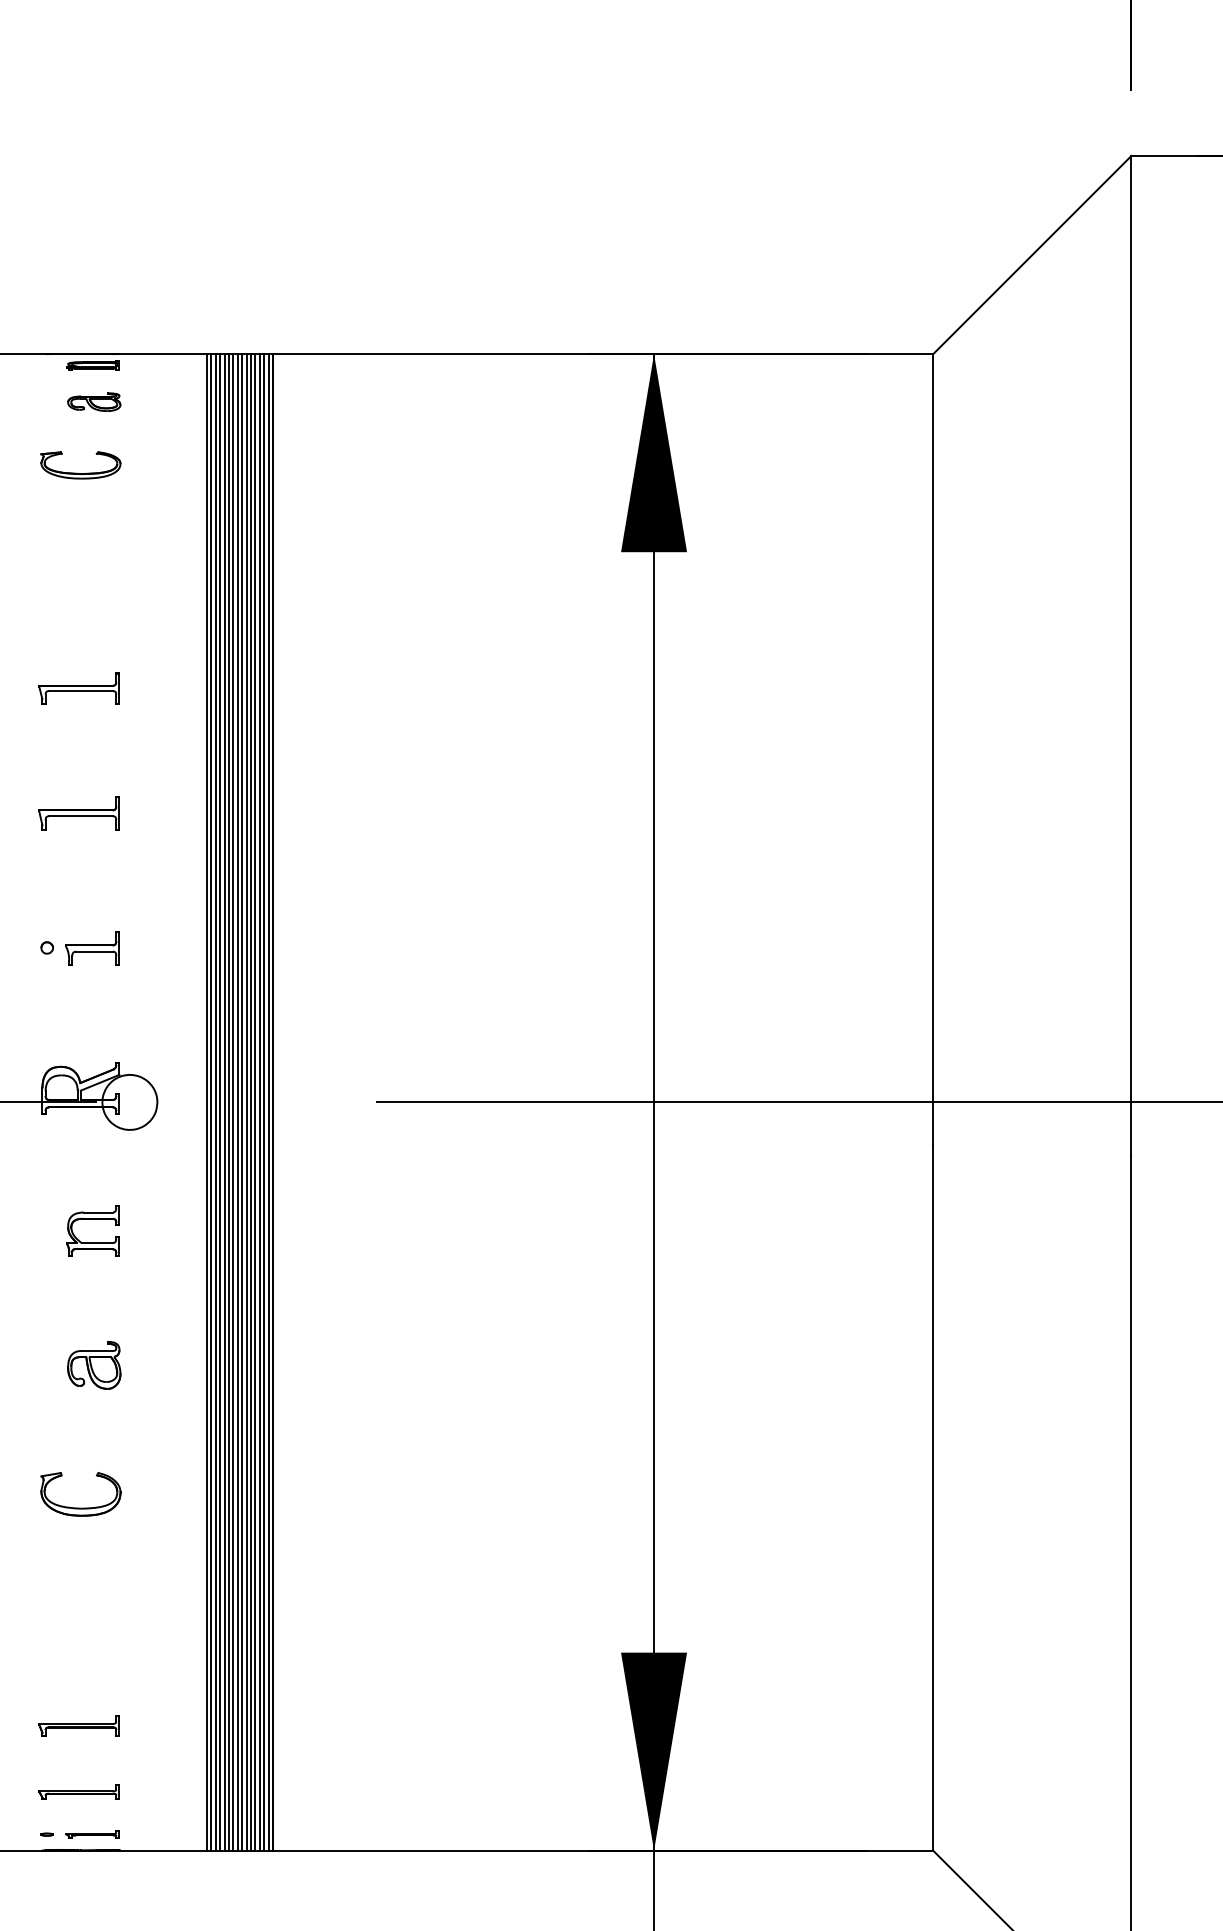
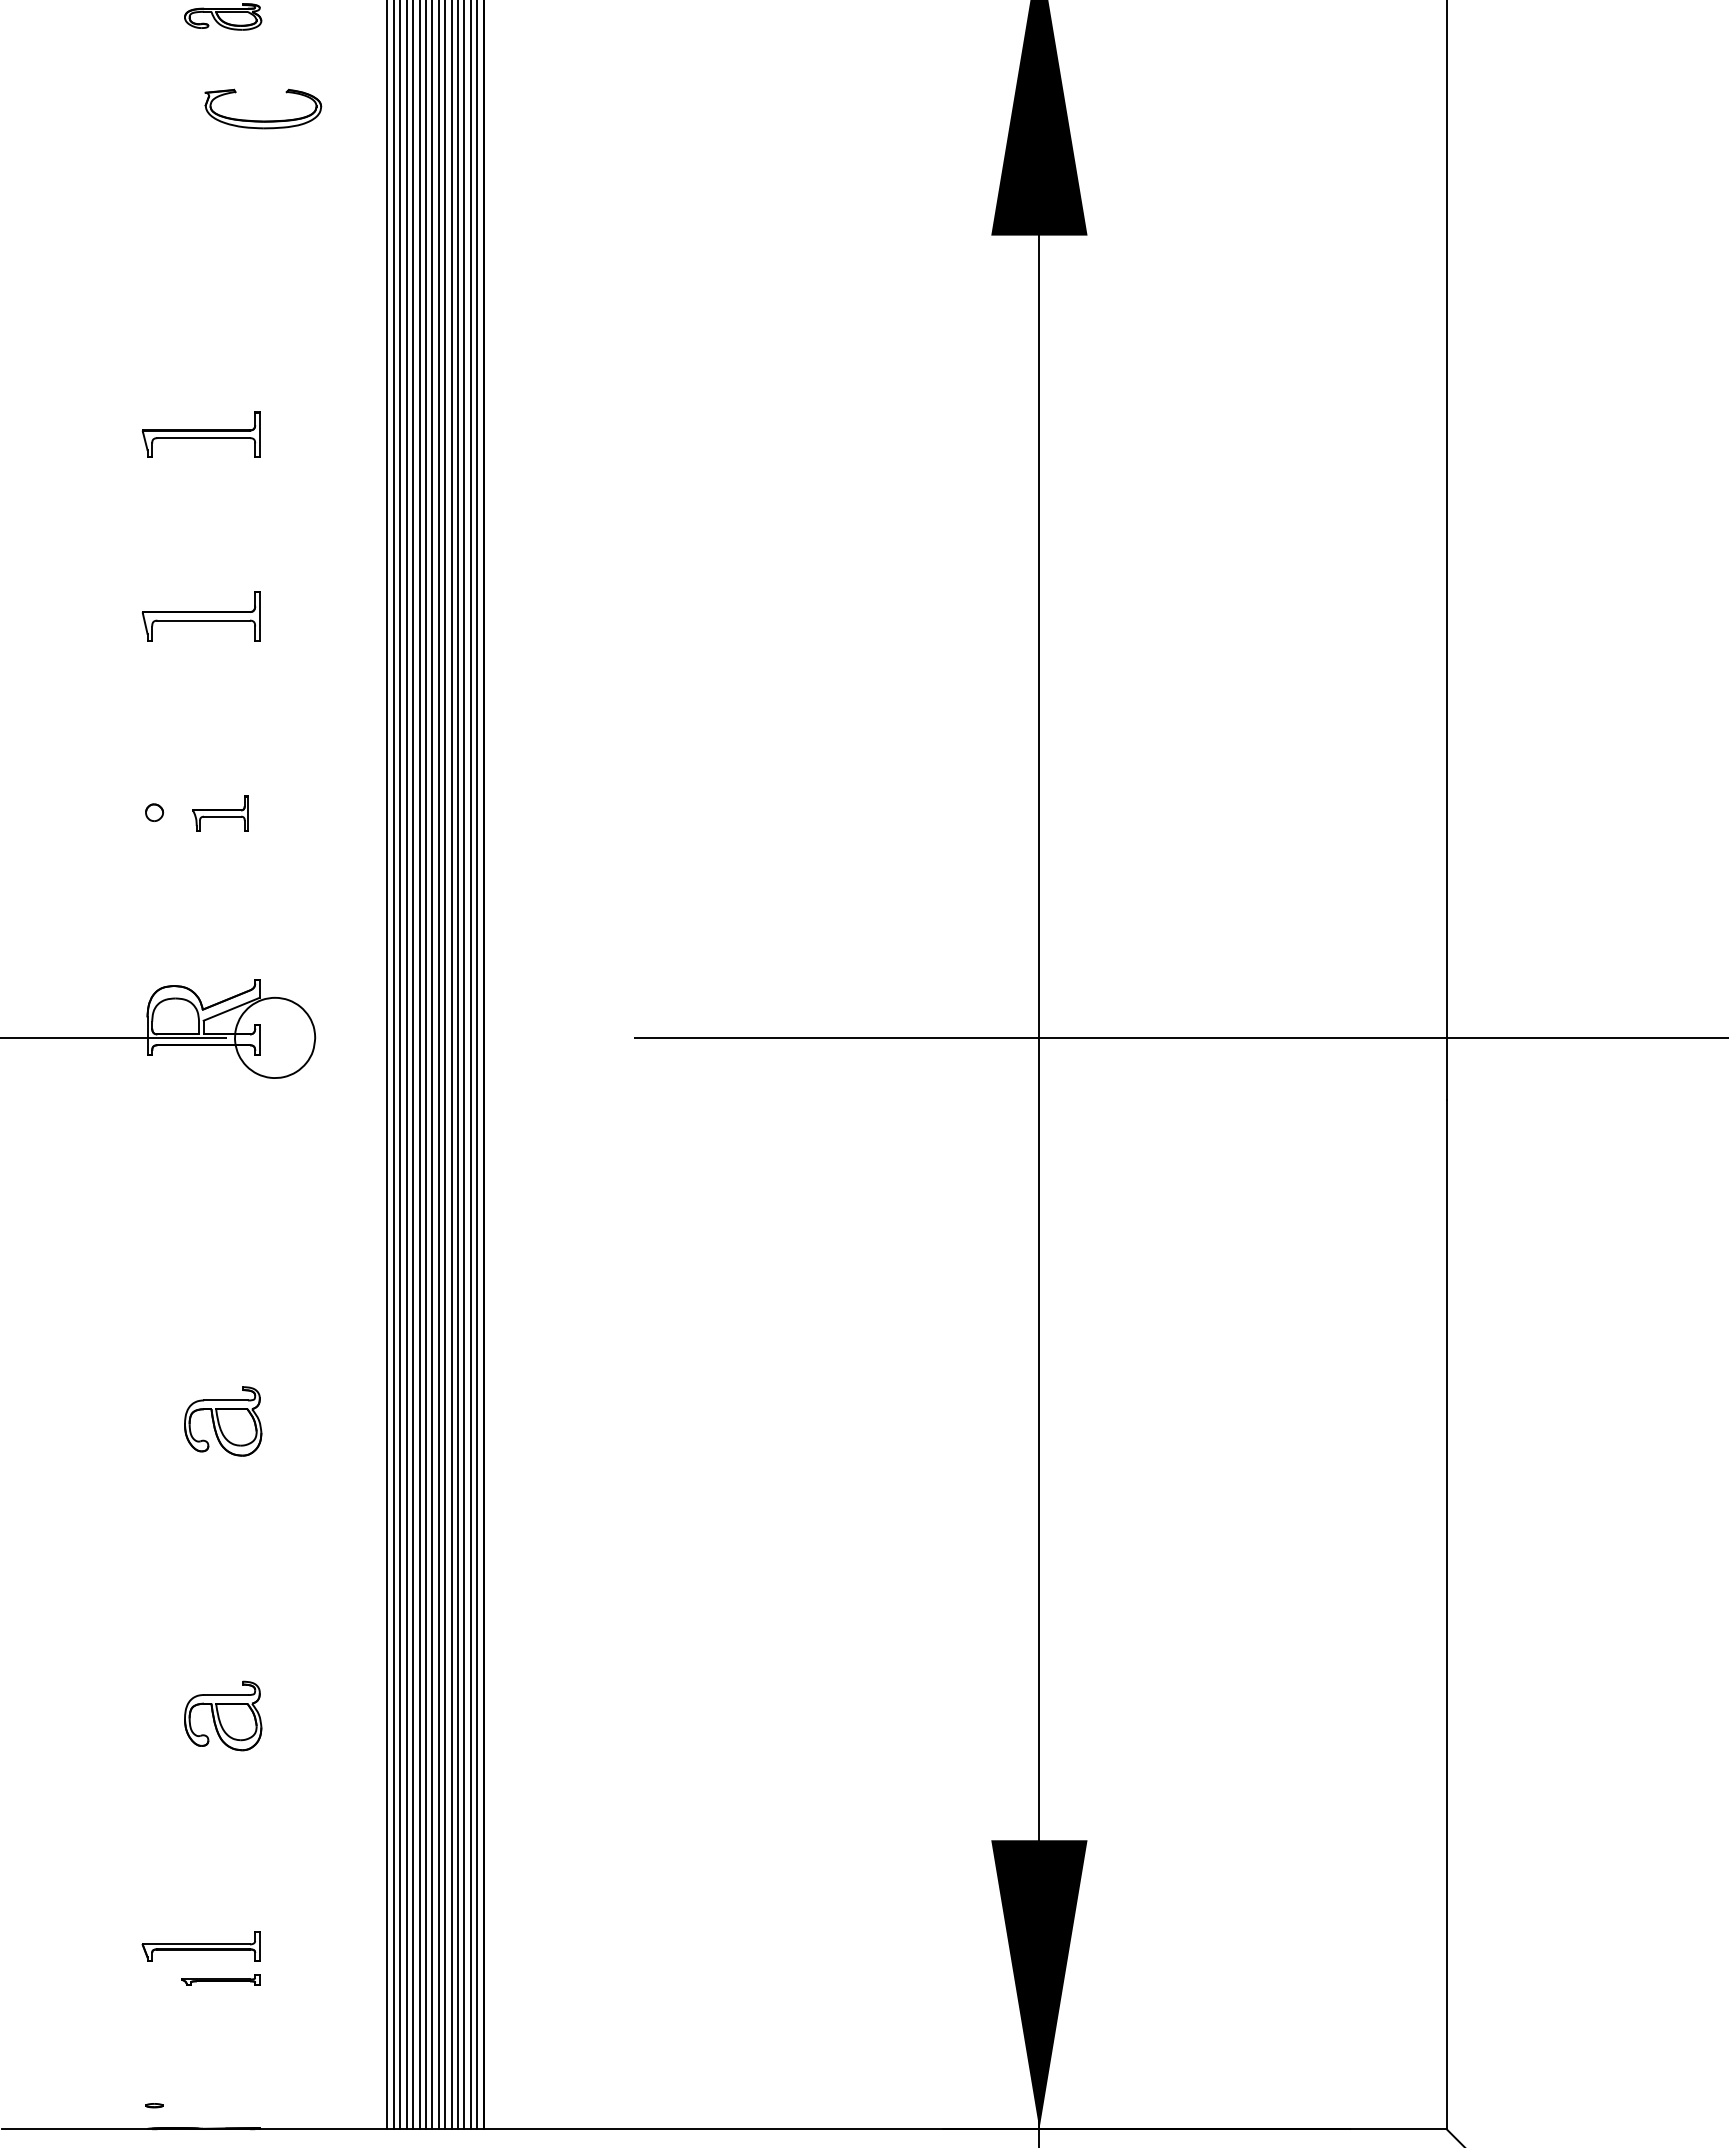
part: (77, 472) -> (258, 119), moved
part: (92, 948) -> (220, 813), size x0.7
part: (92, 1219) -> (220, 1208), removed
part: (80, 1507) -> (203, 1628), removed
part: (94, 1567) -> (223, 1716), added
part: (78, 1791) -> (200, 2042), removed
part: (92, 1834) -> (220, 1980), moved

